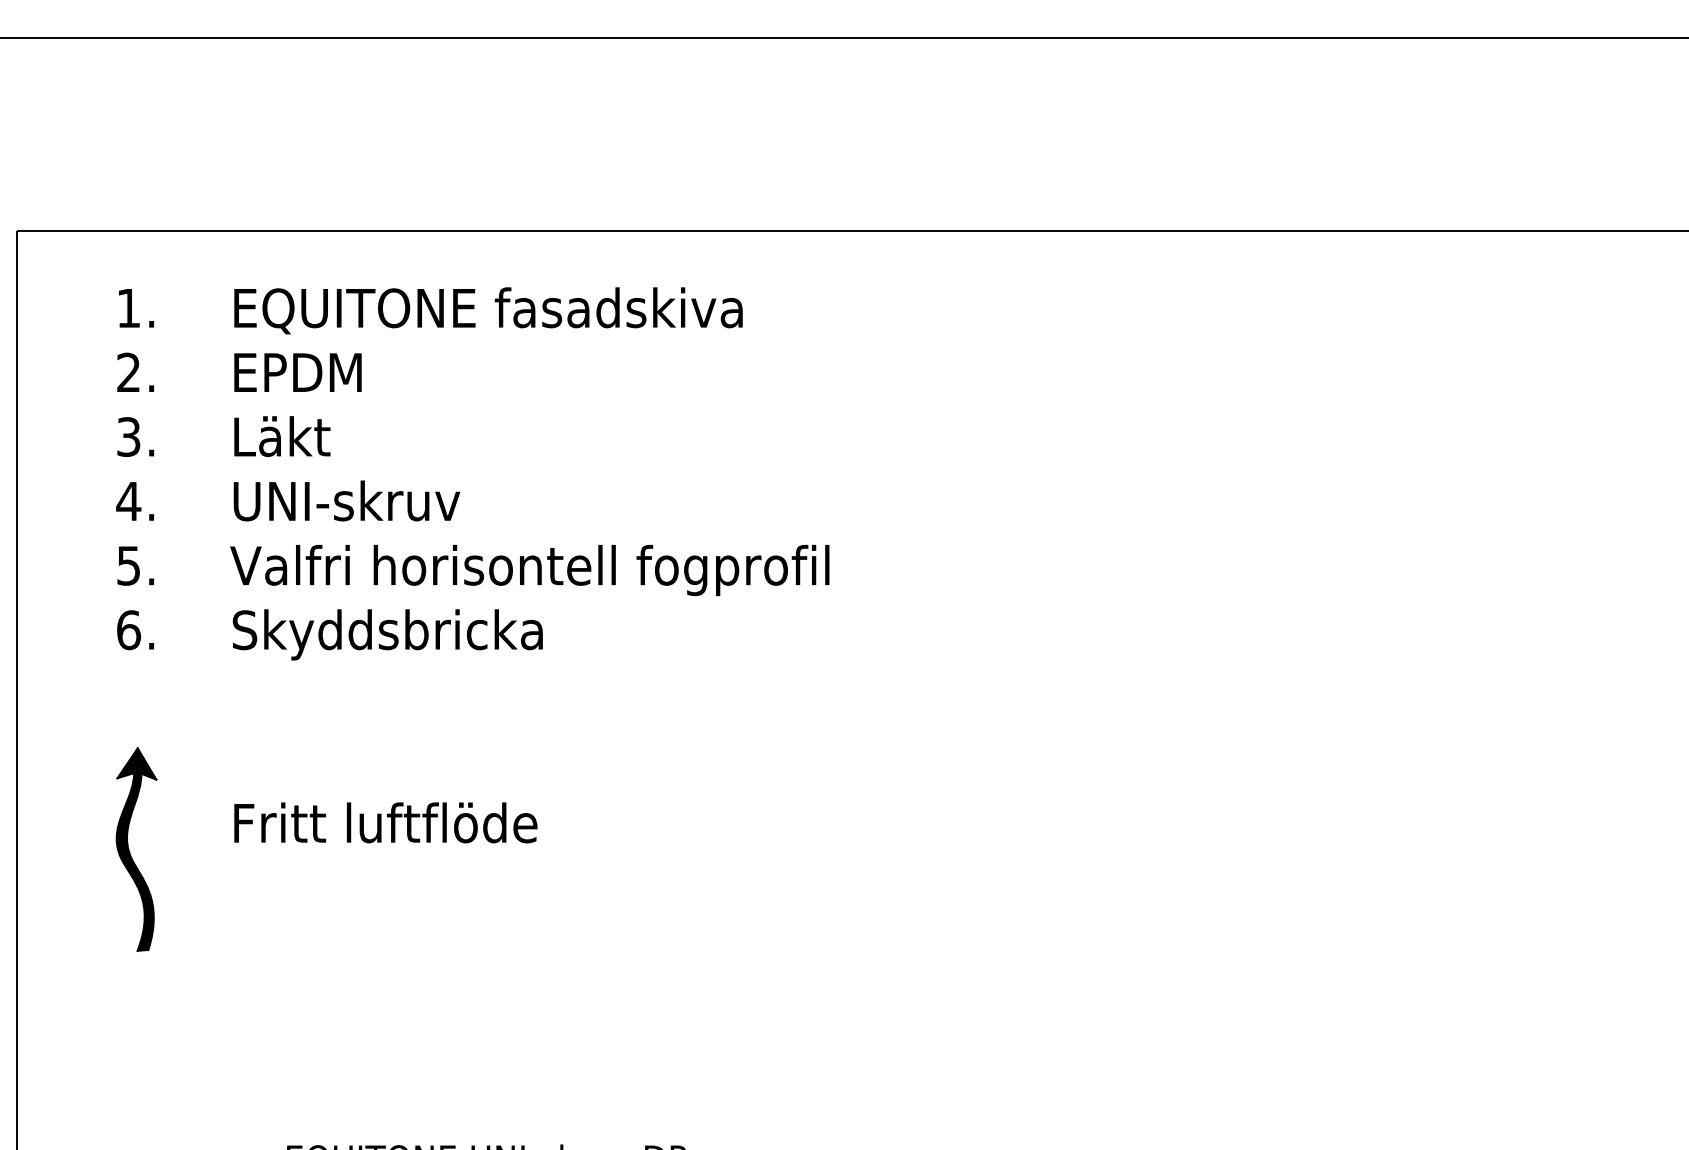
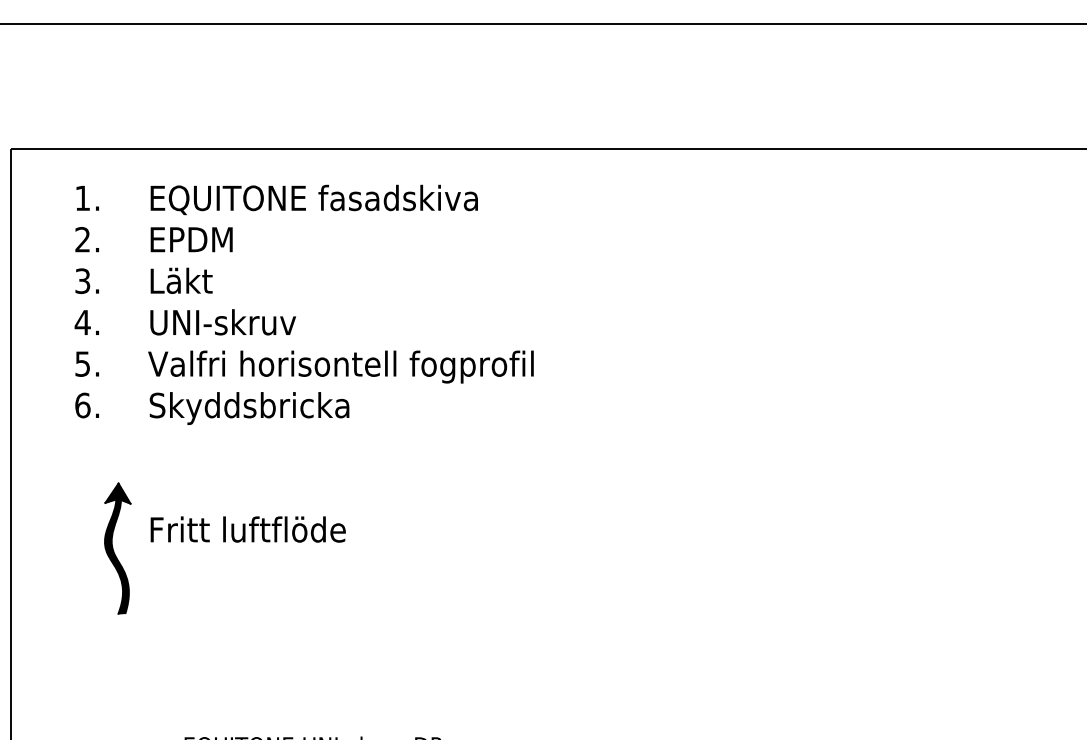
part: (136, 849) -> (117, 548), moved

